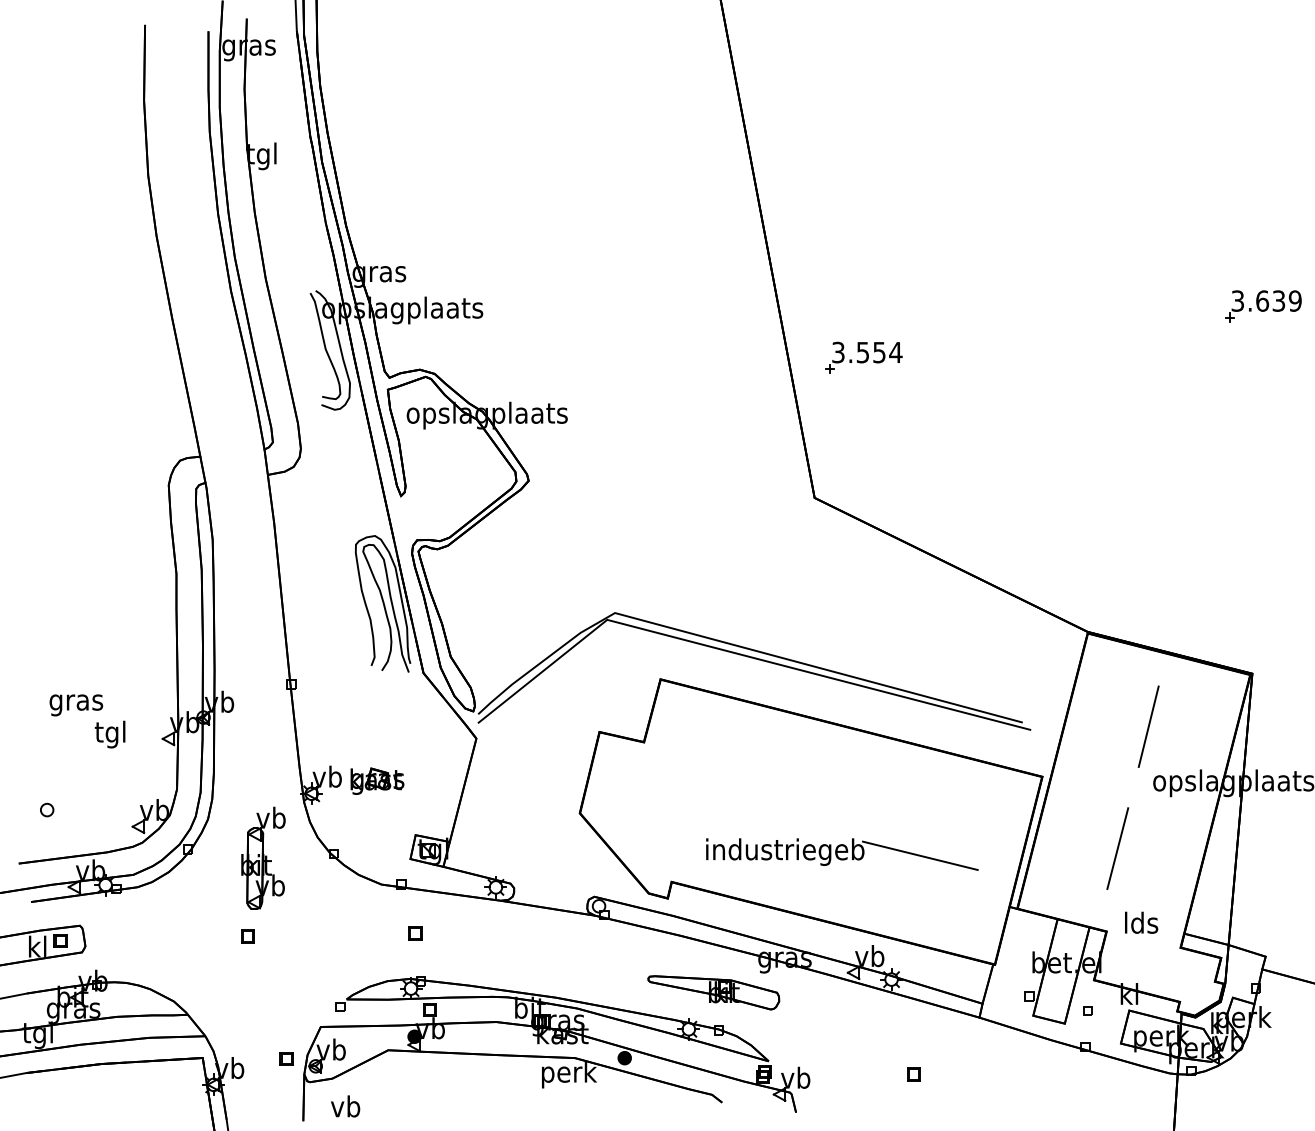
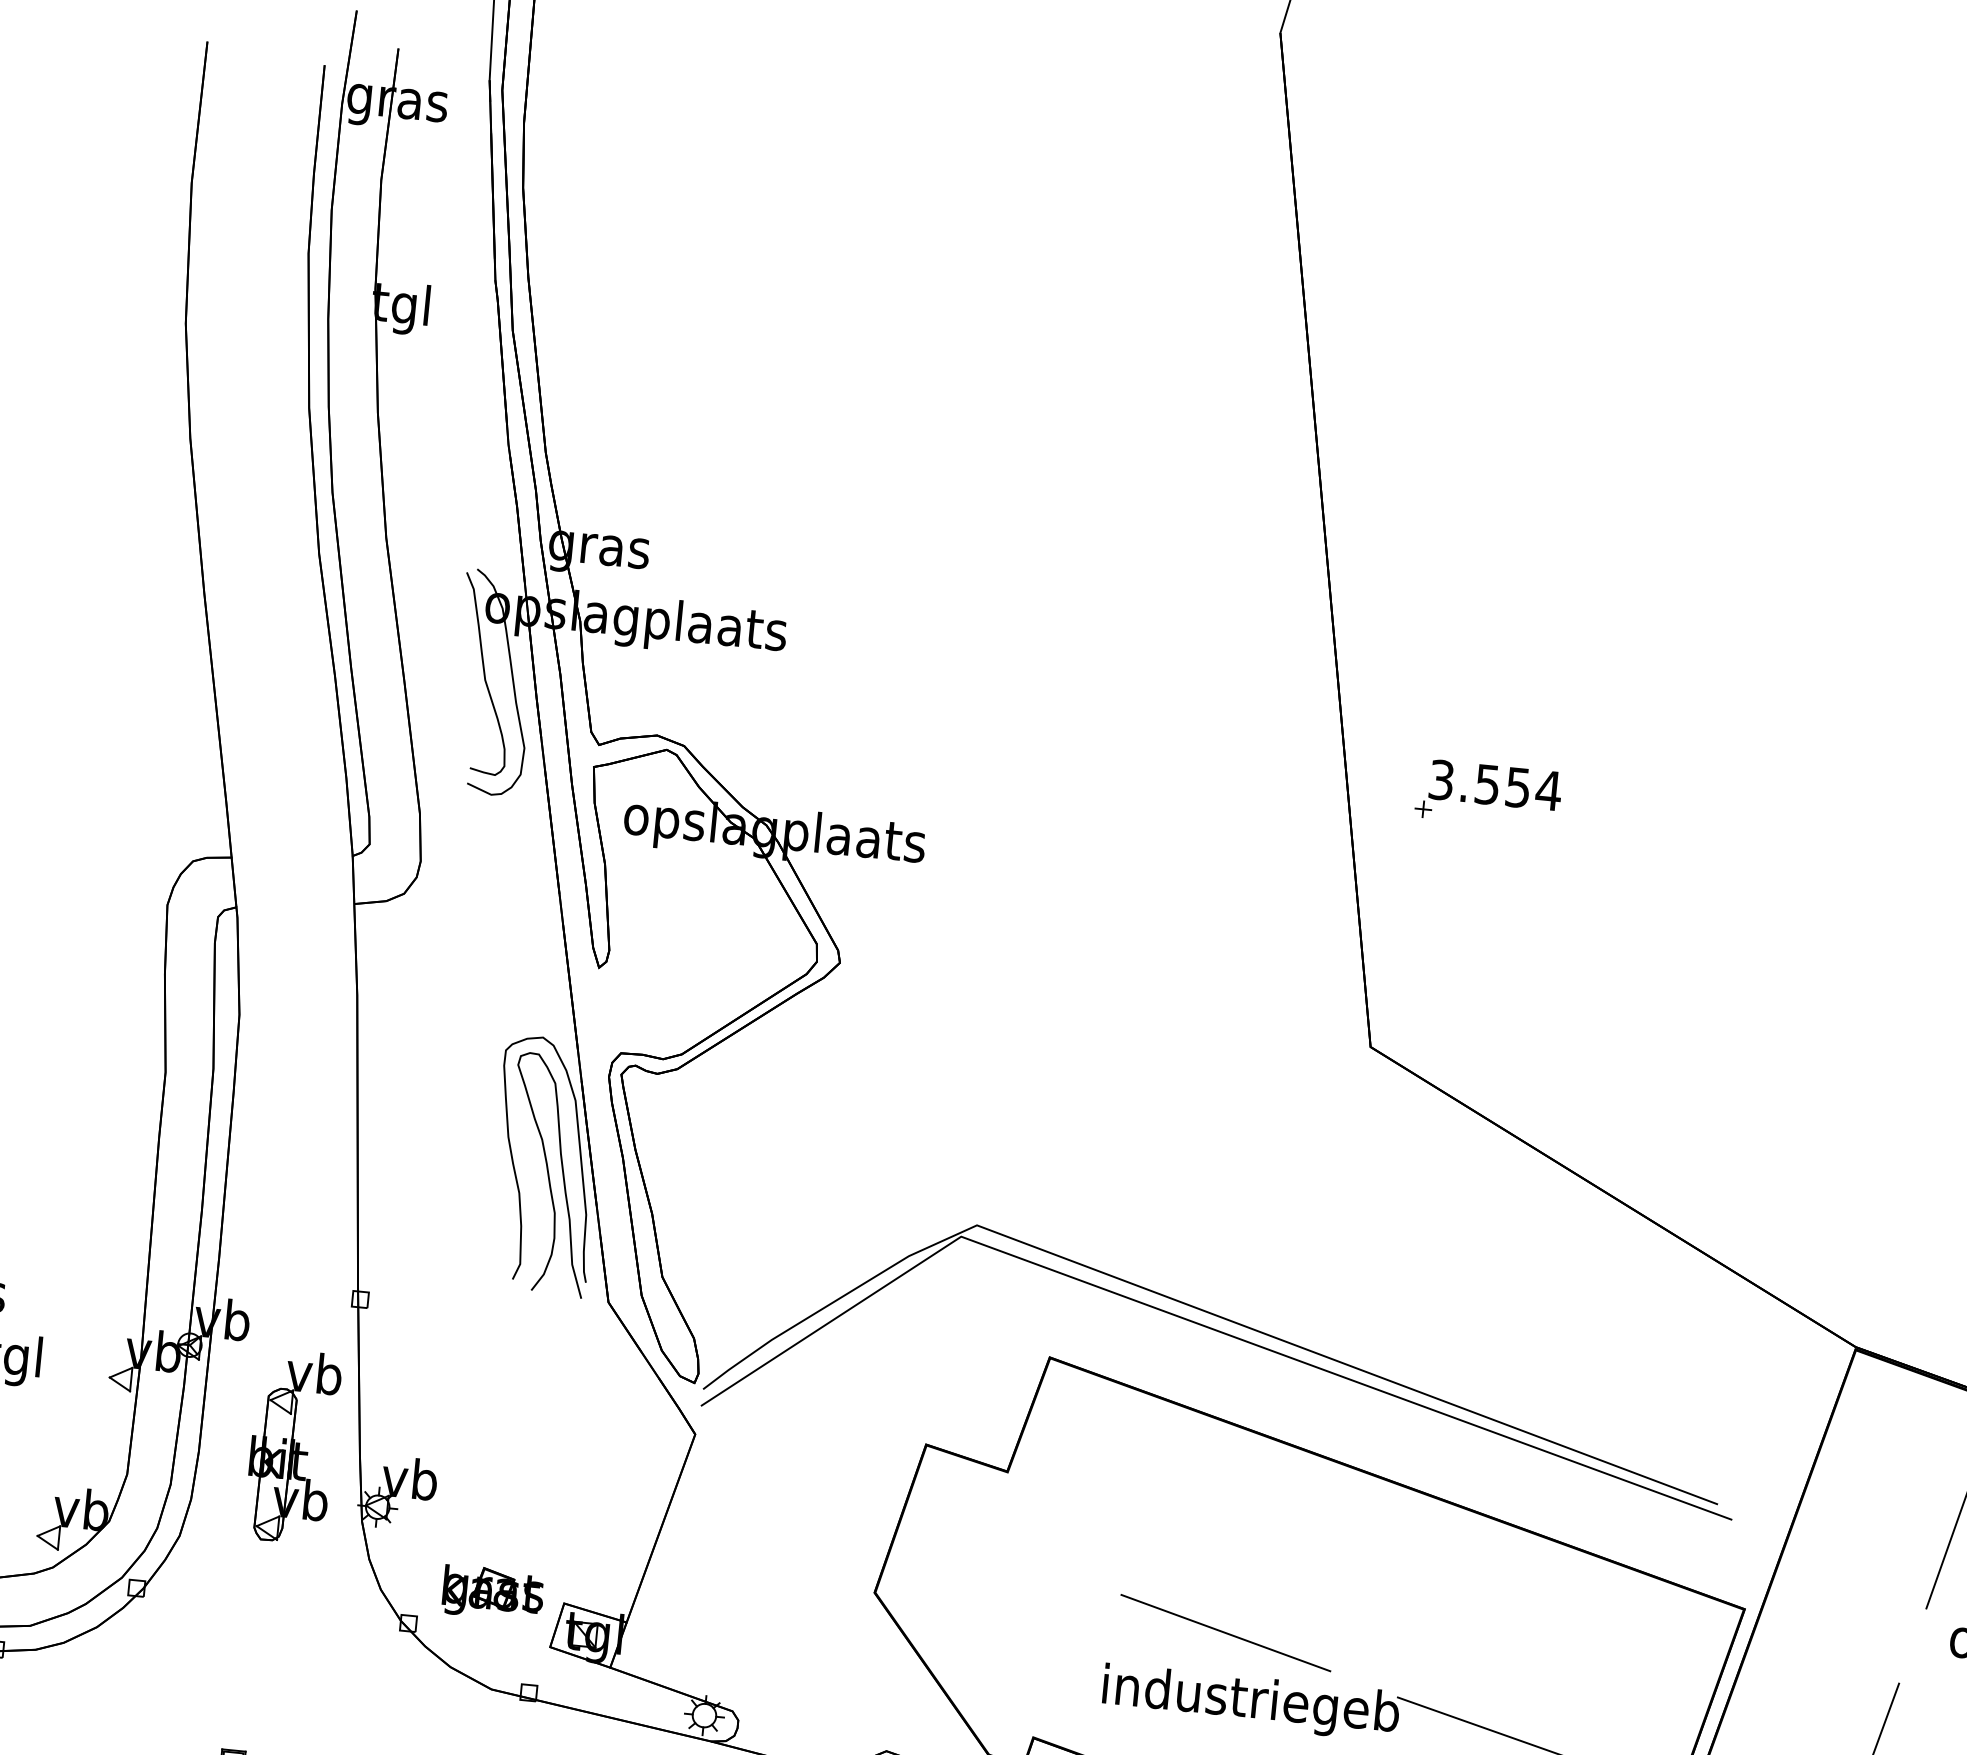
part: (377, 780) -> (493, 1591), moved
line: (767, 816) -> (1224, 1633), added
part: (263, 857) -> (292, 1445), moved

